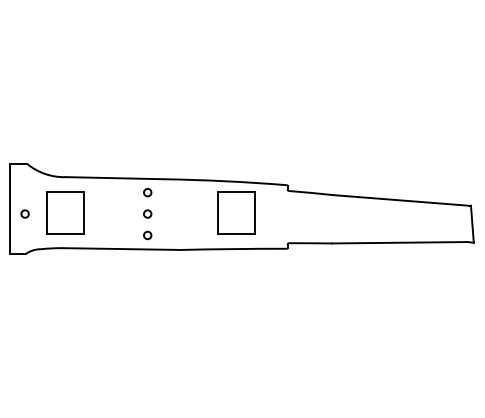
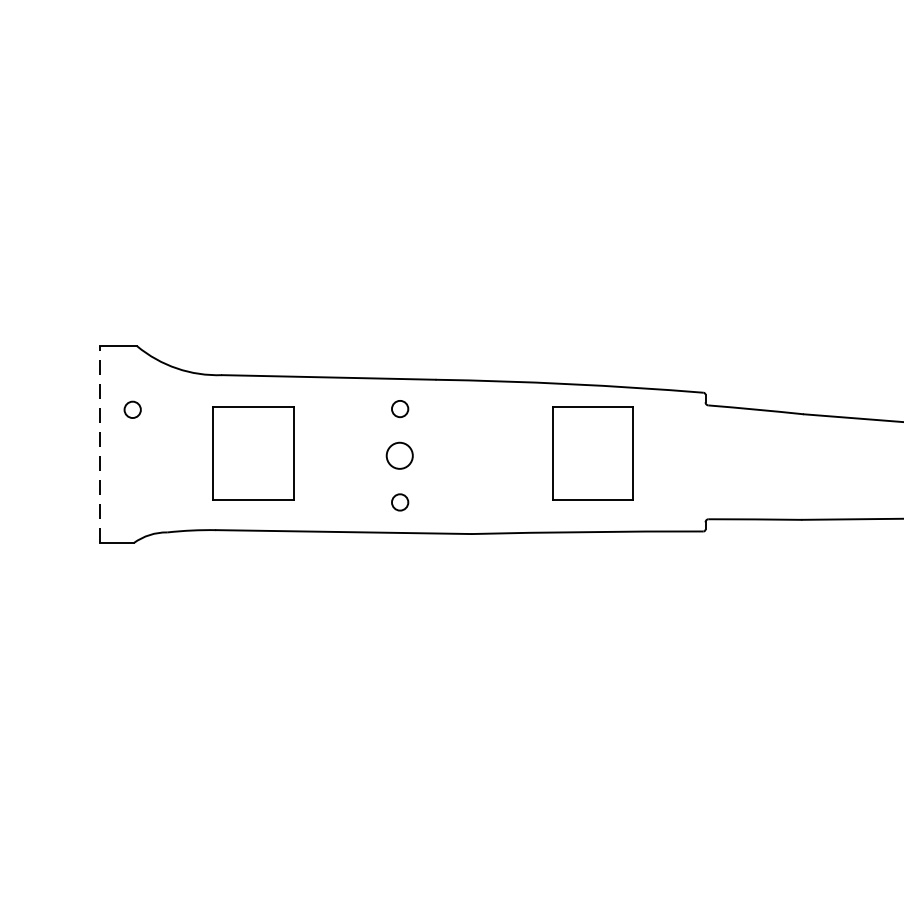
line: (10, 208) -> (100, 443), solid -> dashed
part: (65, 212) -> (253, 452), moved
circle: (24, 213) -> (131, 408), moved
circle: (147, 213) -> (399, 454), size x1.6

